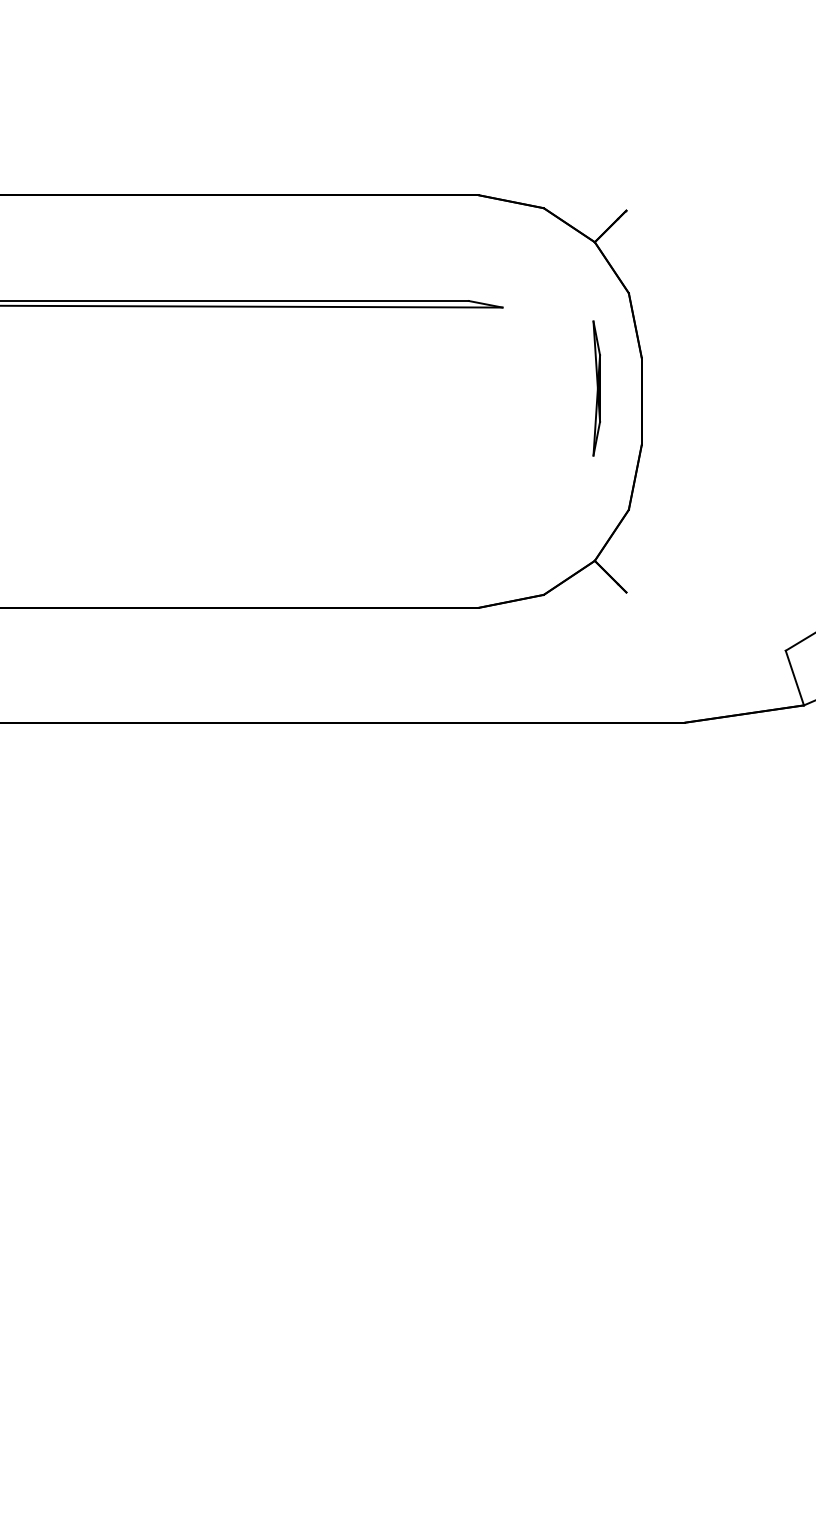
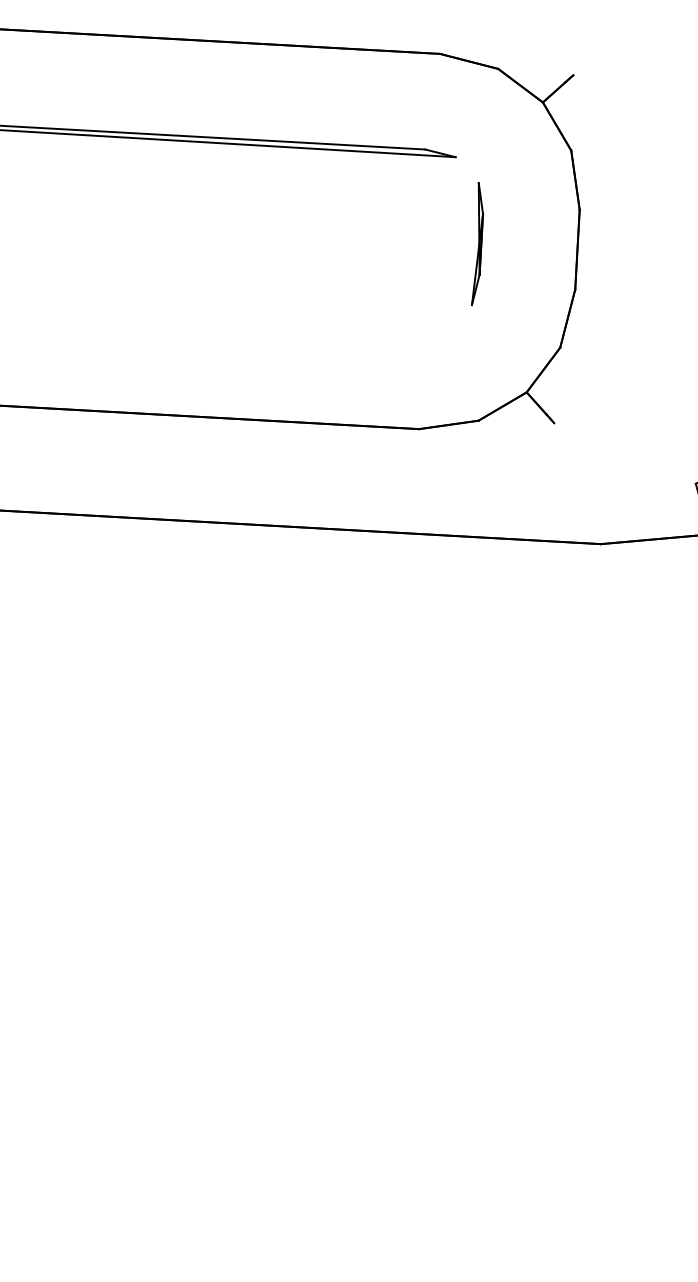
part: (596, 388) -> (478, 244), moved

